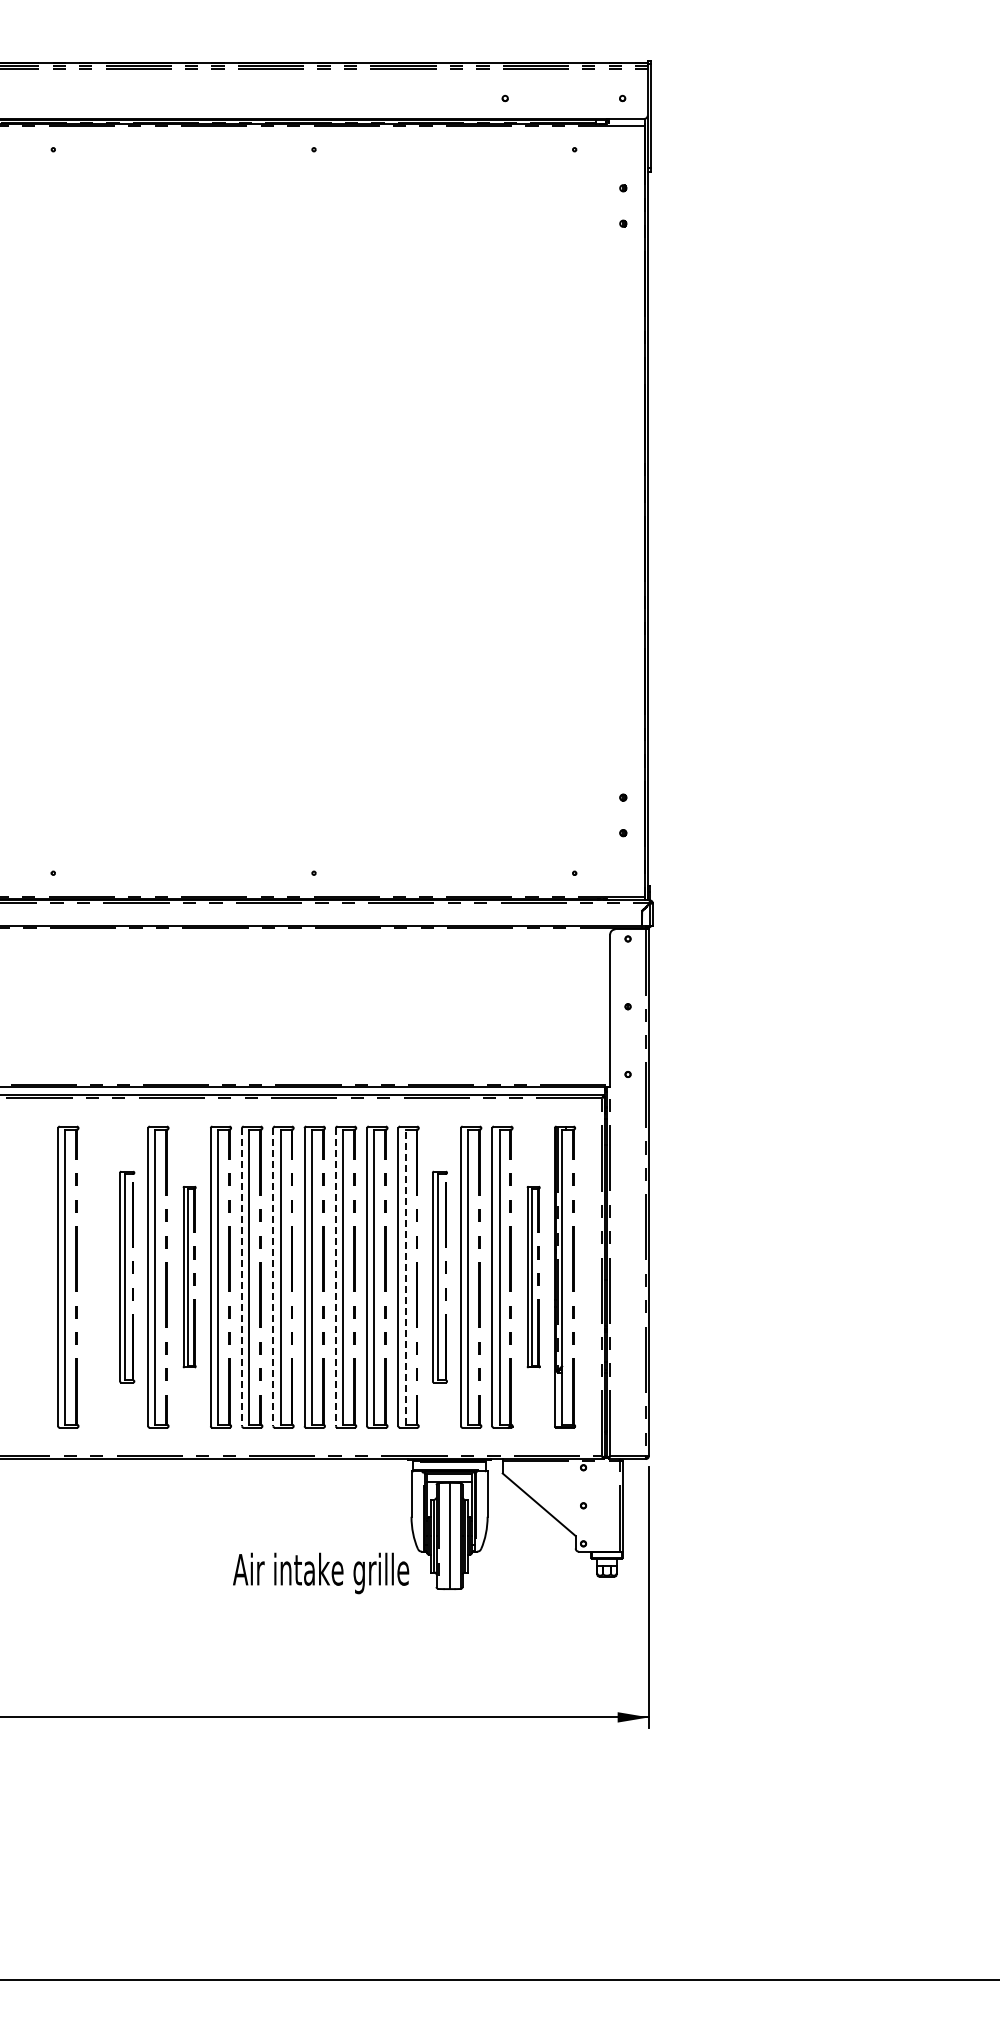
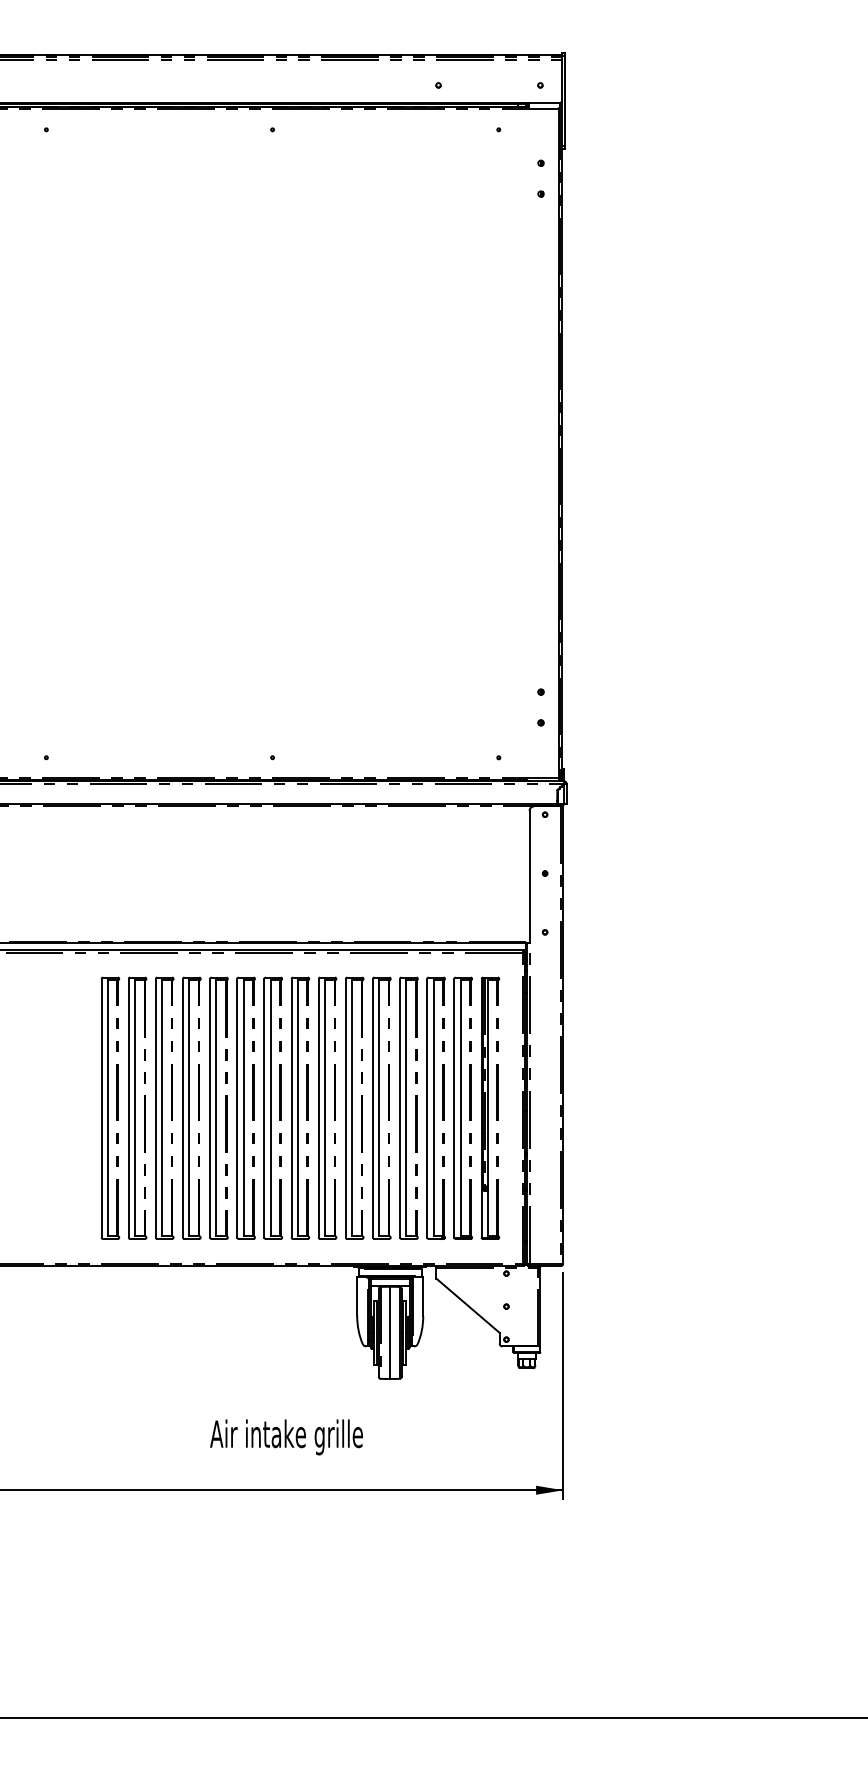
part: (68, 1276) -> (59, 1107), removed
part: (127, 1276) -> (110, 1107), size x1.43
part: (189, 1276) -> (164, 1107), size x1.67
line: (405, 1276) -> (351, 1107), dashed -> solid
part: (439, 1276) -> (381, 1107), size x1.43
part: (533, 1276) -> (463, 1107), size x1.67
line: (242, 1277) -> (210, 1108), dashed -> solid
line: (273, 1277) -> (237, 1108), dashed -> solid
line: (335, 1277) -> (291, 1108), dashed -> solid
text: (321, 1573) -> (286, 1437), moved

